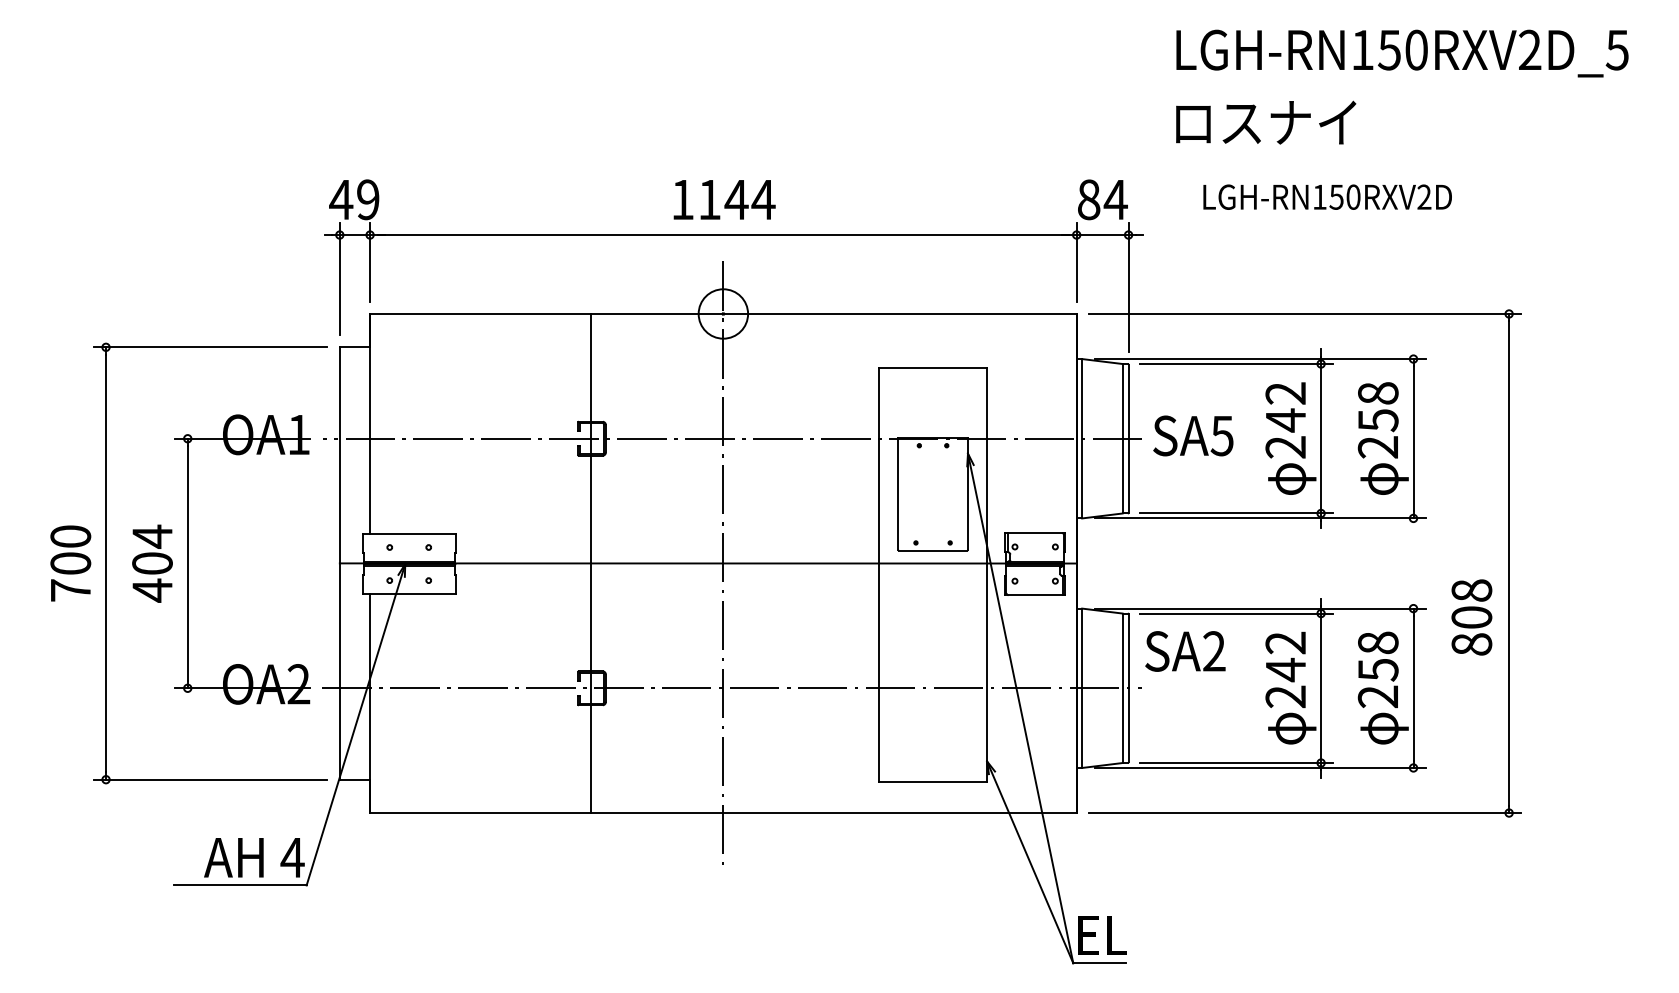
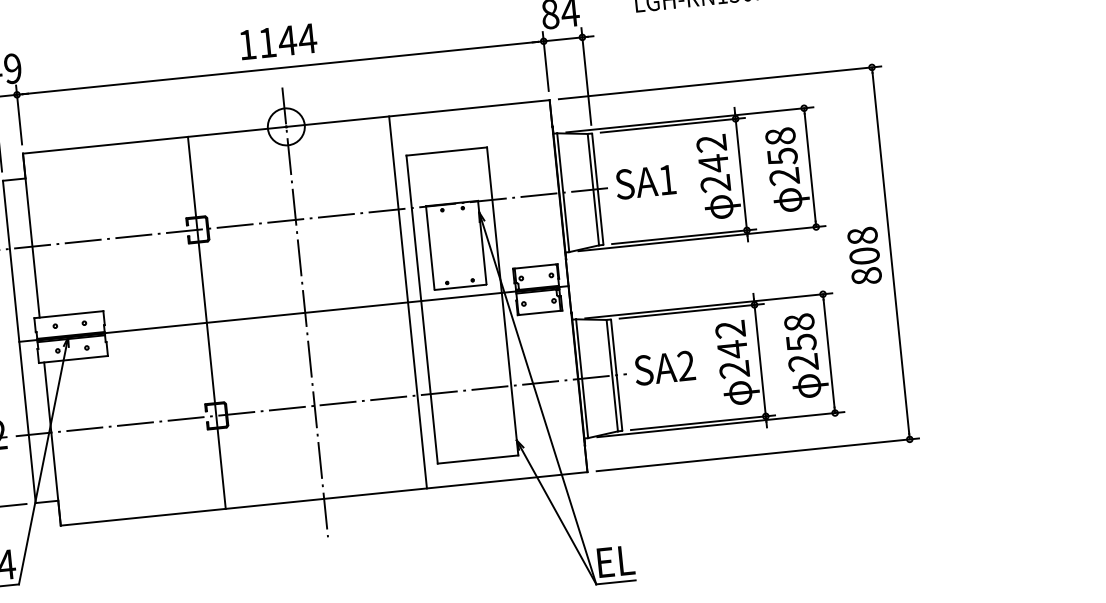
text: (1221, 436) -> (666, 180), SA5 -> SA1
line: (861, 563) -> (408, 302), added
text: (1471, 617) -> (864, 256), moved
text: (1185, 651) -> (664, 368), moved

